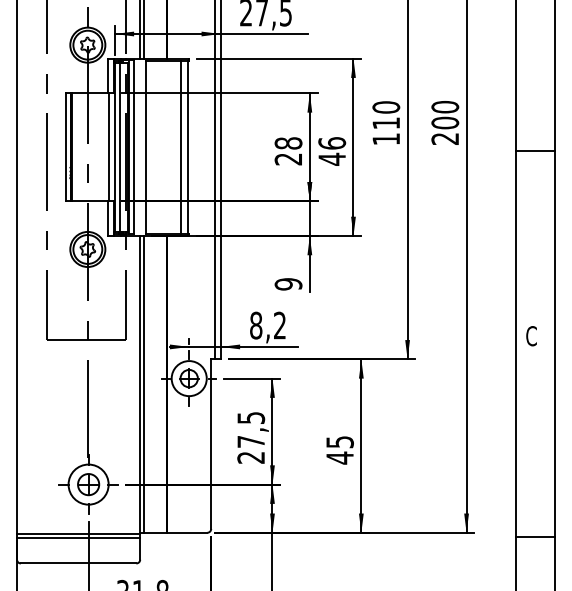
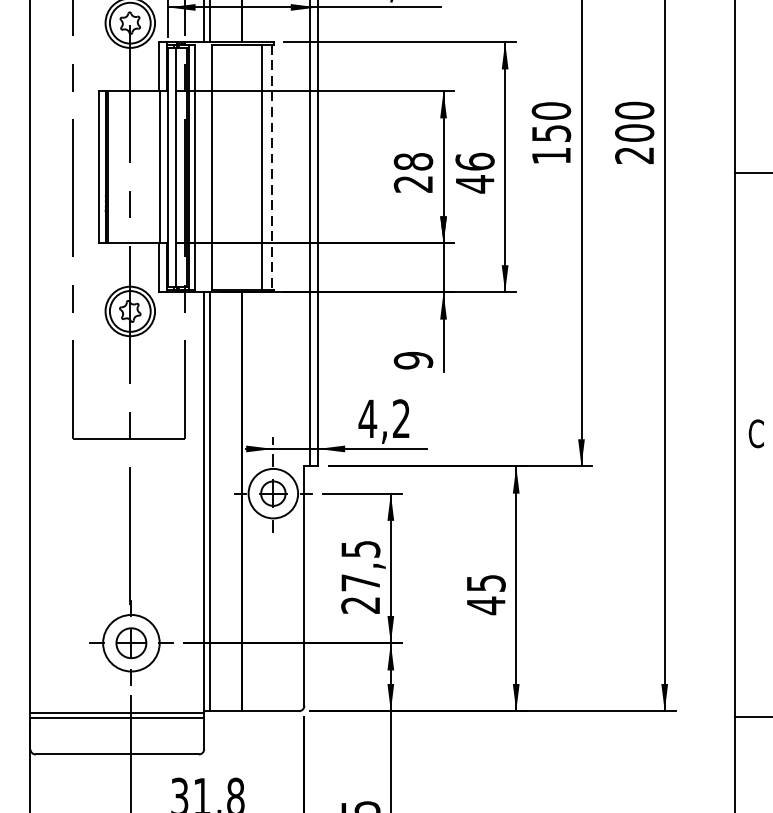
text: (386, 123) -> (551, 133), 110 -> 150
line: (188, 147) -> (272, 167), solid -> dashed
text: (255, 325) -> (366, 418), 8,2 -> 4,2

